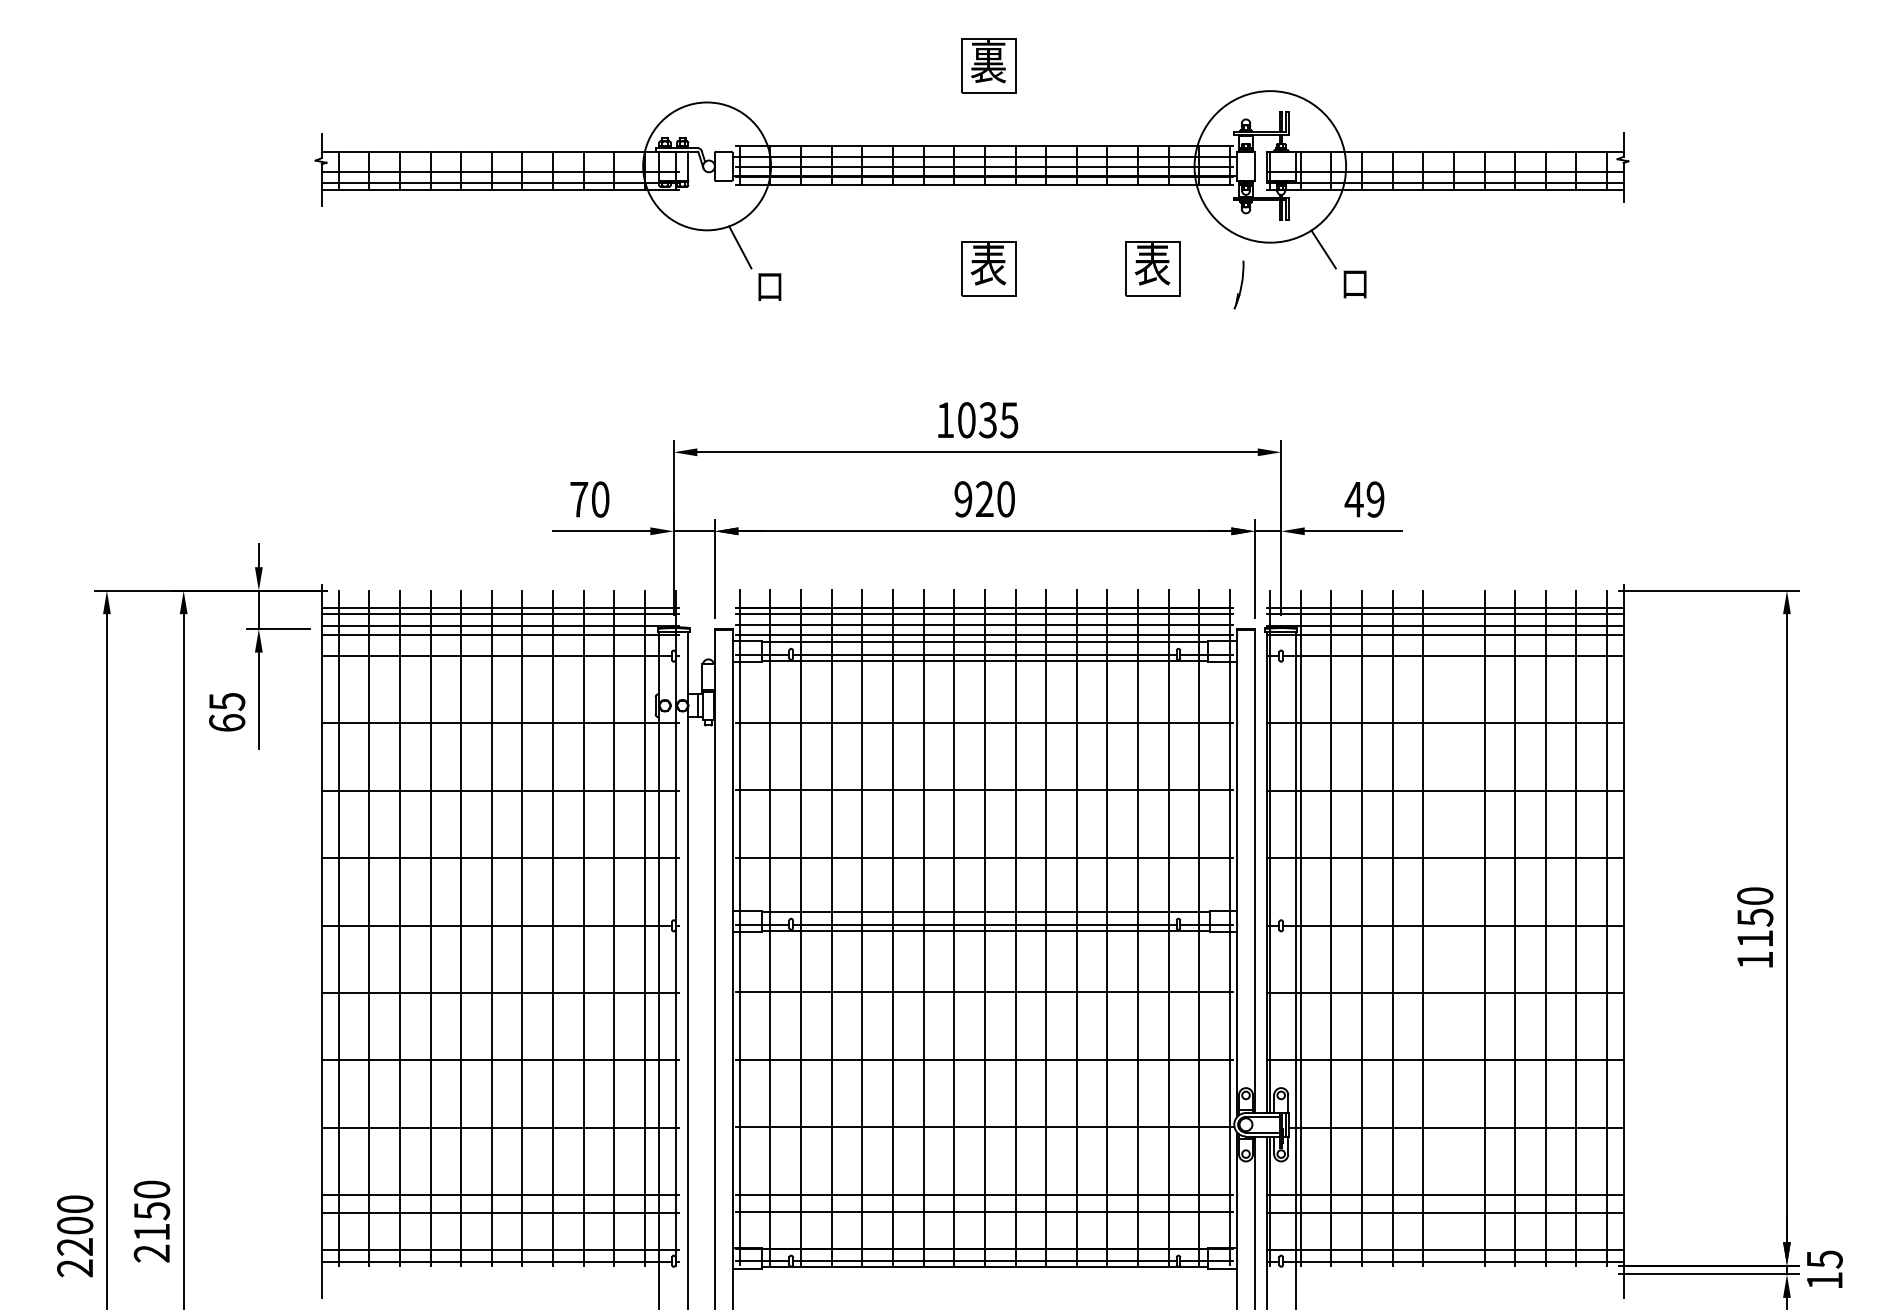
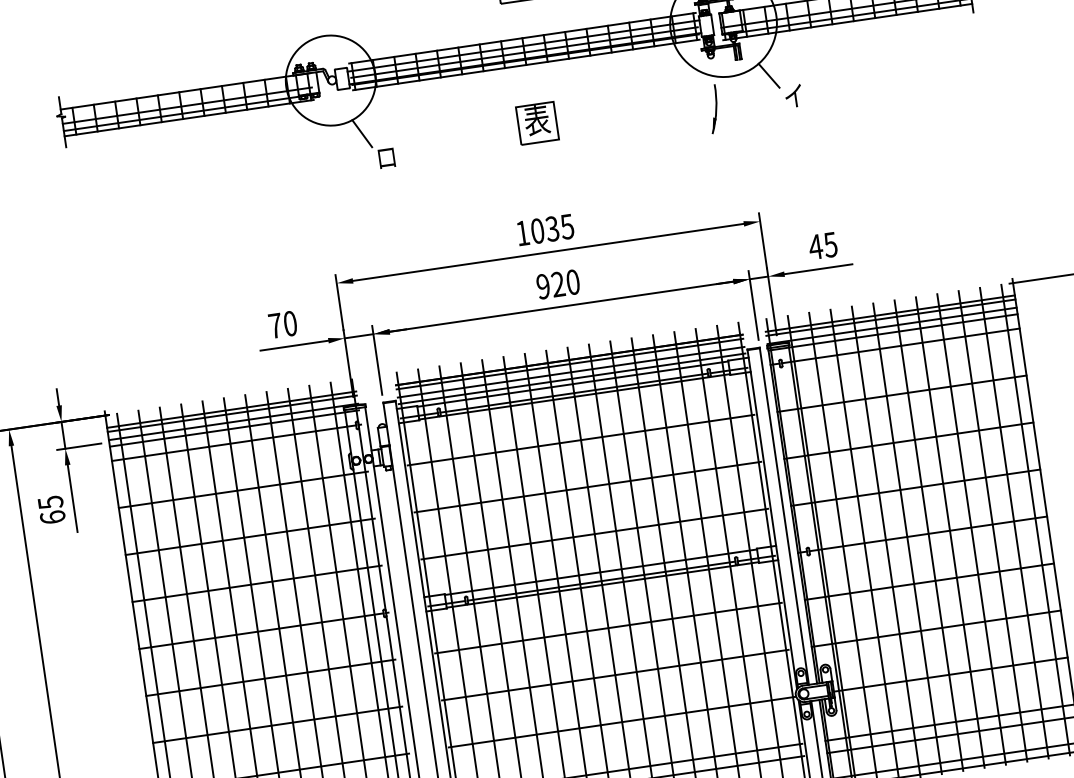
part: (1152, 268) -> (651, 106), removed
text: (1354, 283) -> (794, 96), ロ -> イ
part: (1238, 284) -> (713, 108), size x1.43
text: (1375, 499) -> (830, 244), 49 -> 45
line: (1453, 927) -> (928, 535), added

